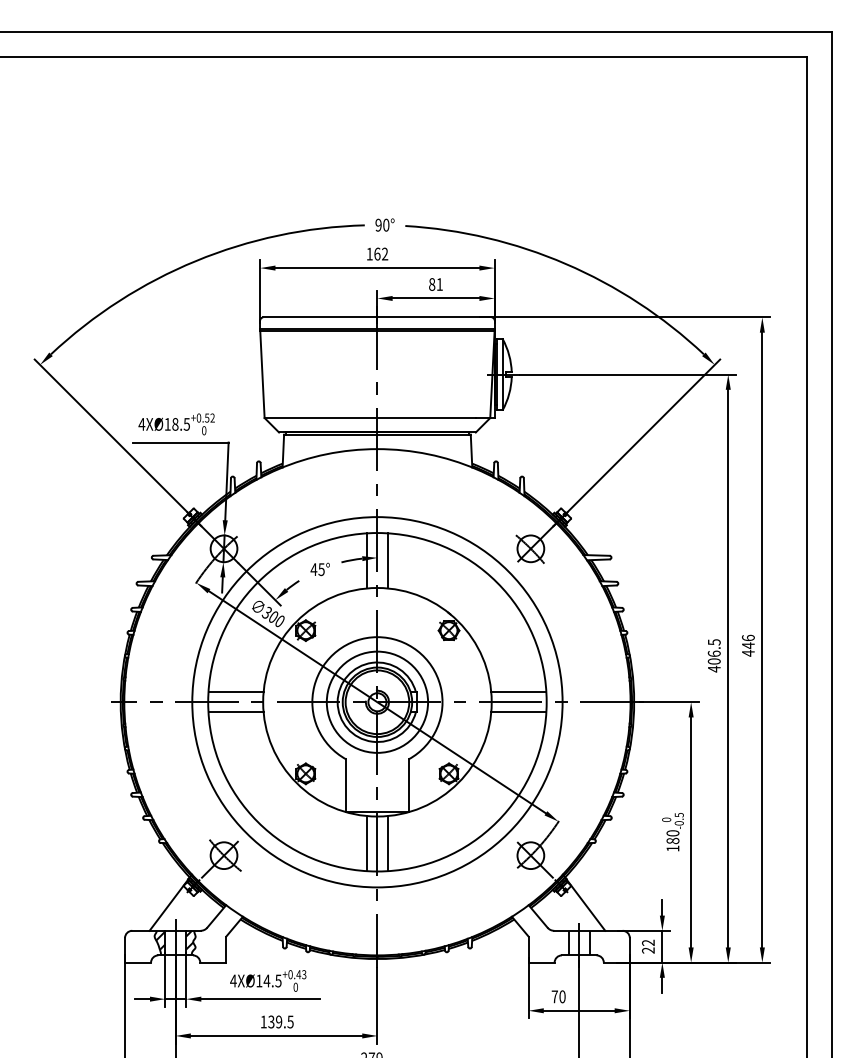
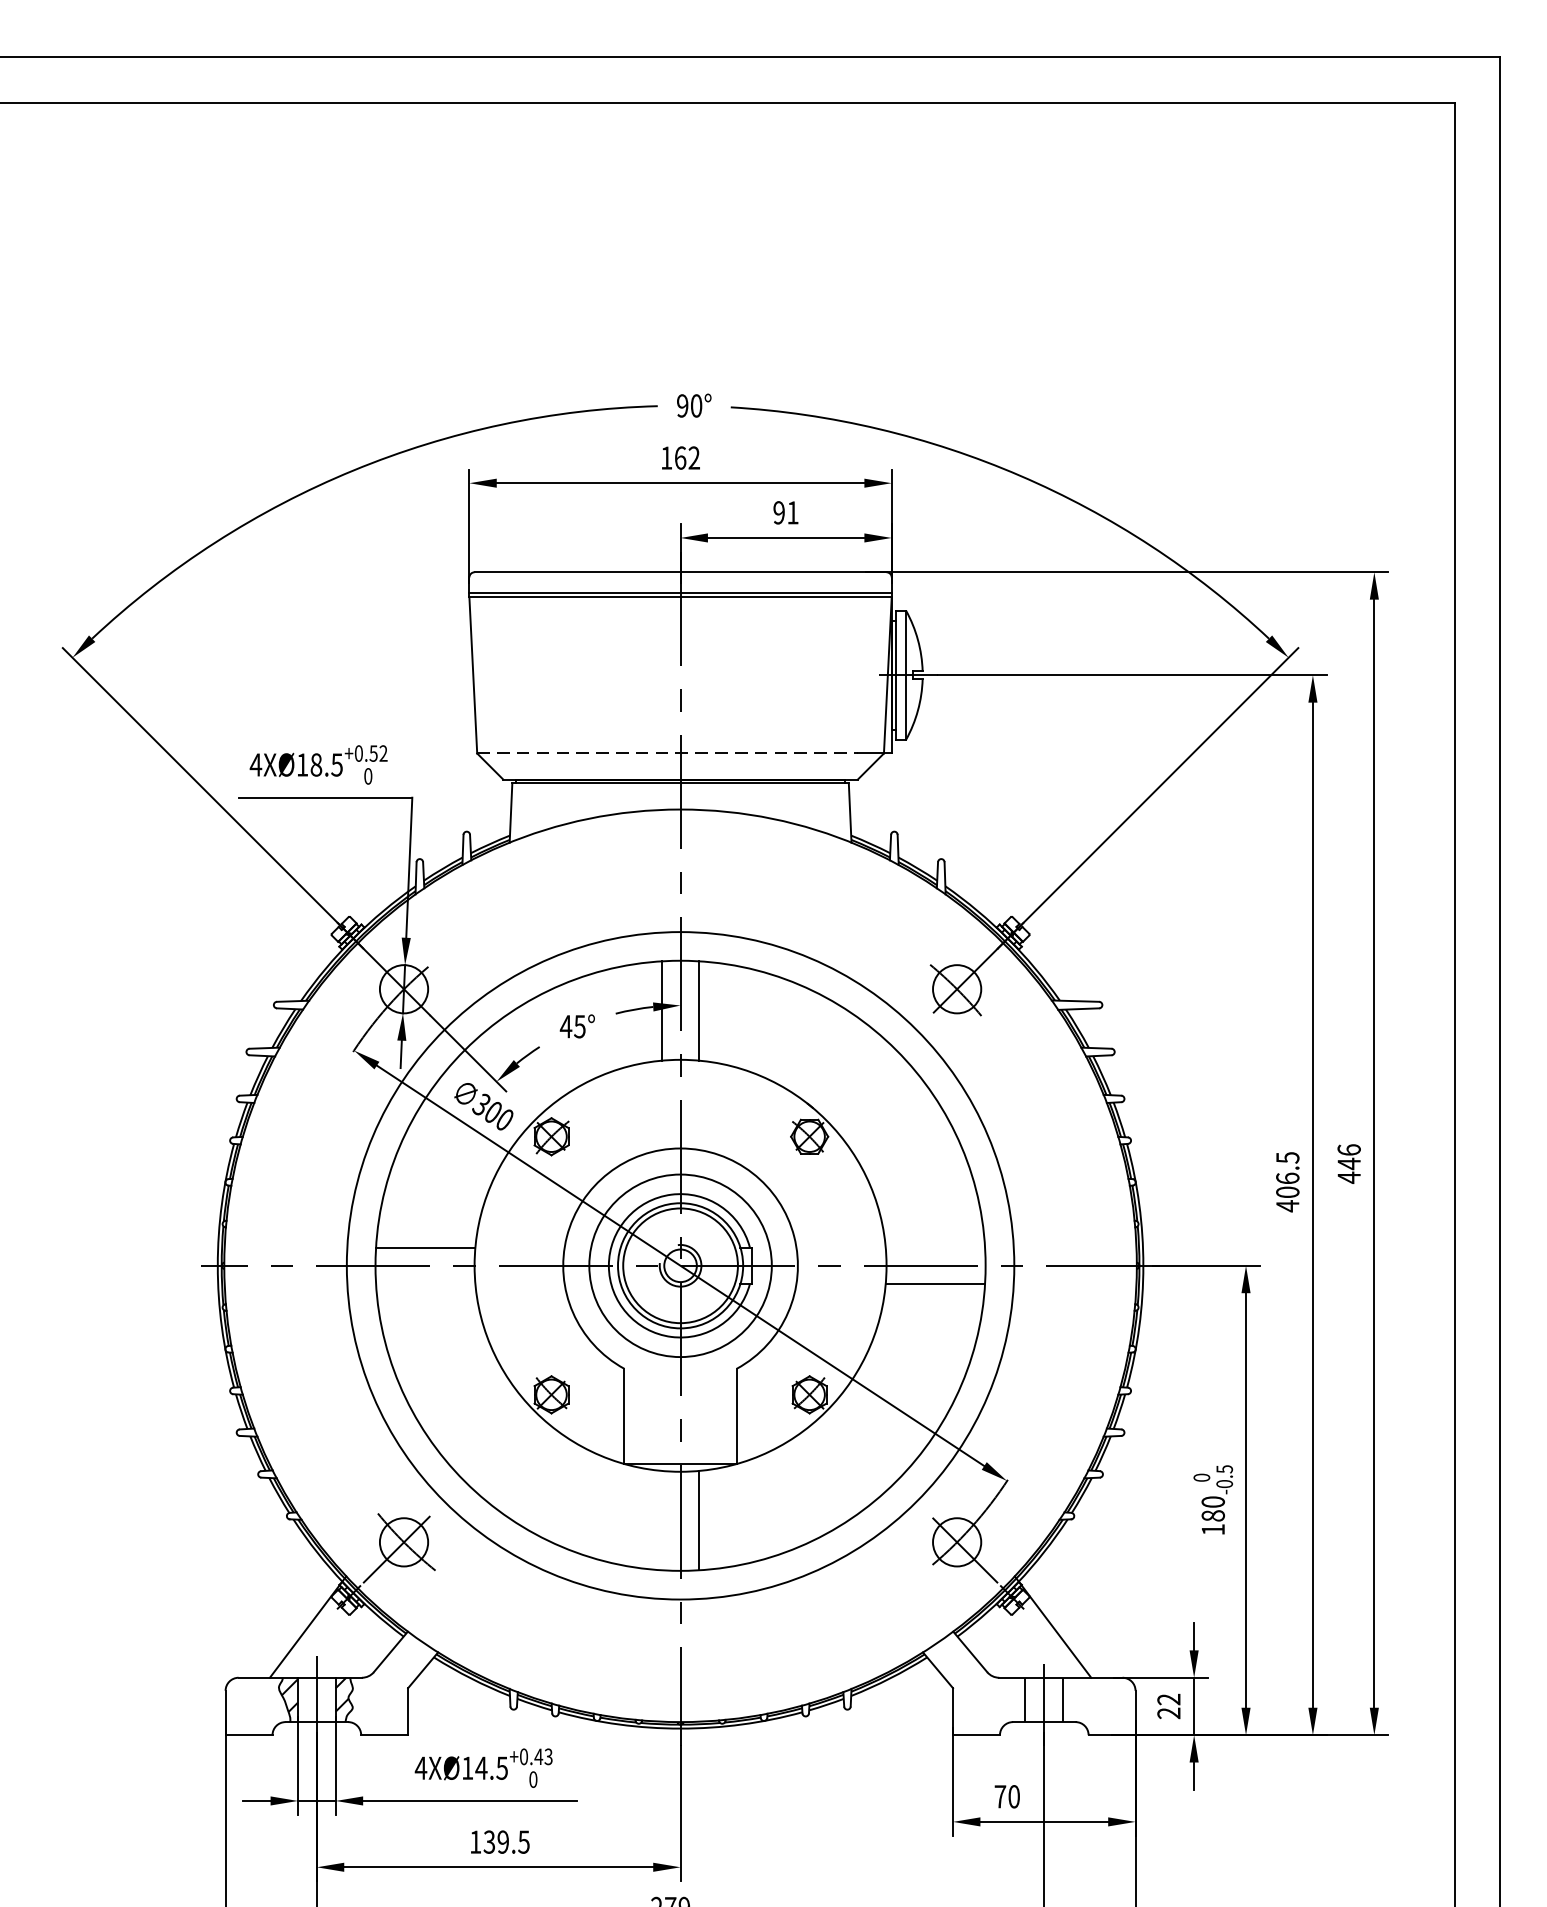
text: (432, 284) -> (779, 512), 81 -> 91
line: (370, 418) -> (668, 754), solid -> dashed
line: (518, 692) -> (934, 1248), removed
line: (235, 712) -> (424, 1284), removed
line: (367, 843) -> (662, 1520), removed

